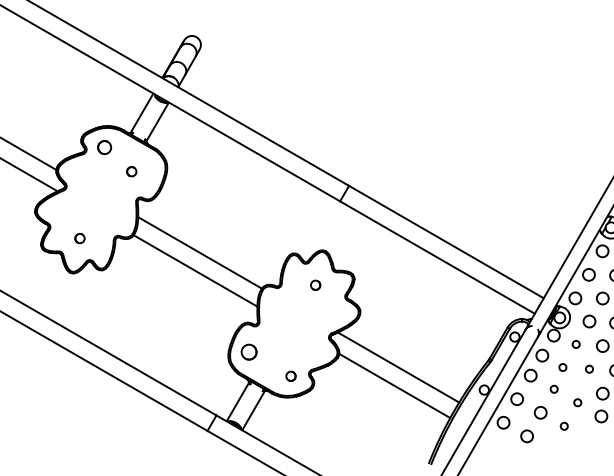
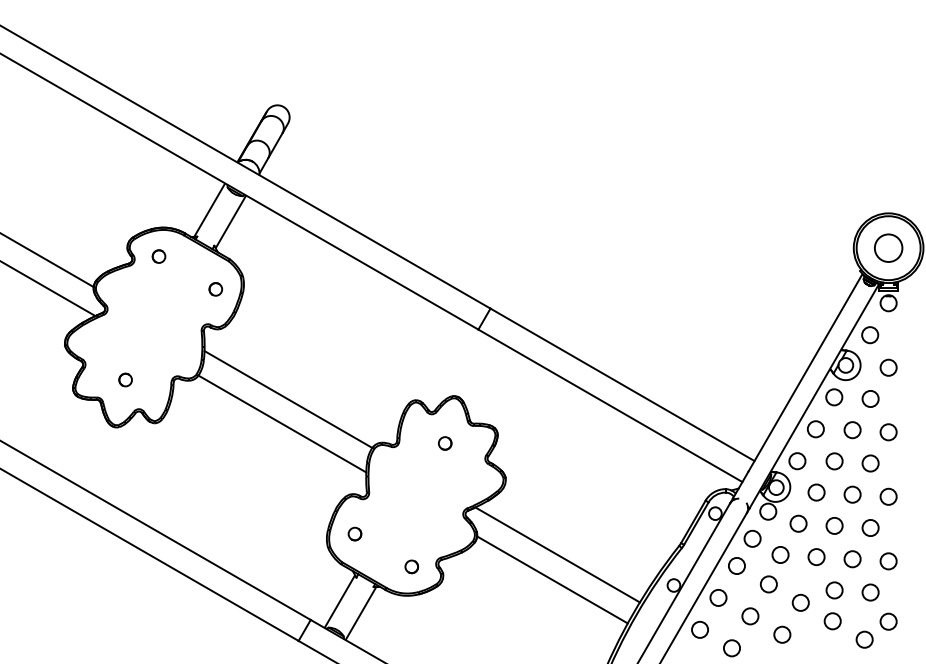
part: (104, 147) -> (158, 256), size x0.71
part: (131, 171) -> (215, 289), moved
circle: (576, 344) -> (798, 523), size x1.67
part: (248, 351) -> (354, 533), size x0.62
circle: (562, 367) -> (780, 554), size x1.67
circle: (589, 369) -> (816, 557), size x1.67
circle: (554, 389) -> (768, 584), size x1.67
circle: (577, 402) -> (800, 602), size x1.67
circle: (564, 426) -> (782, 634), size x1.67

